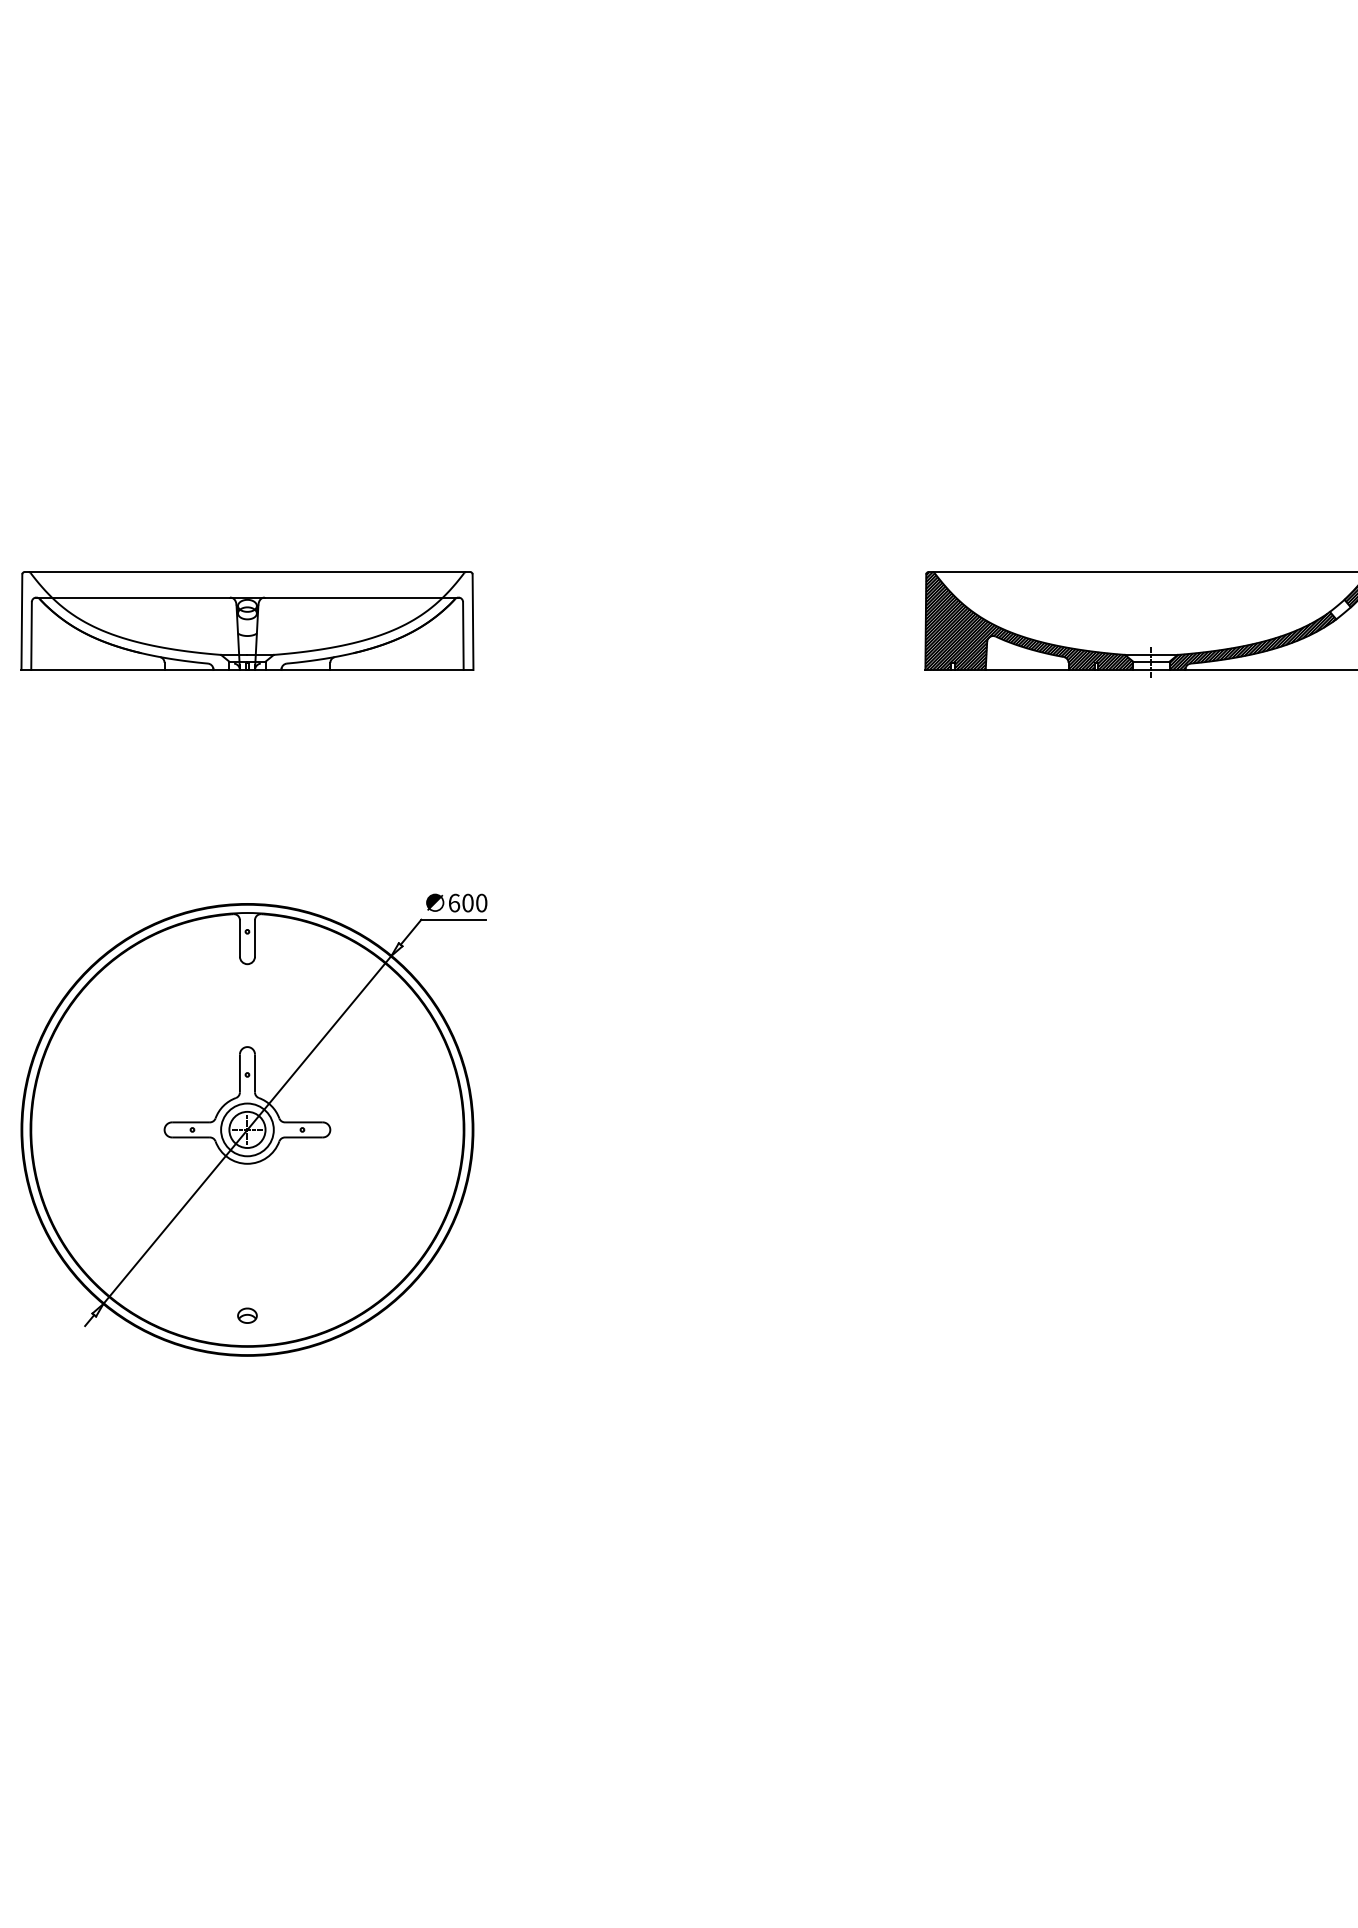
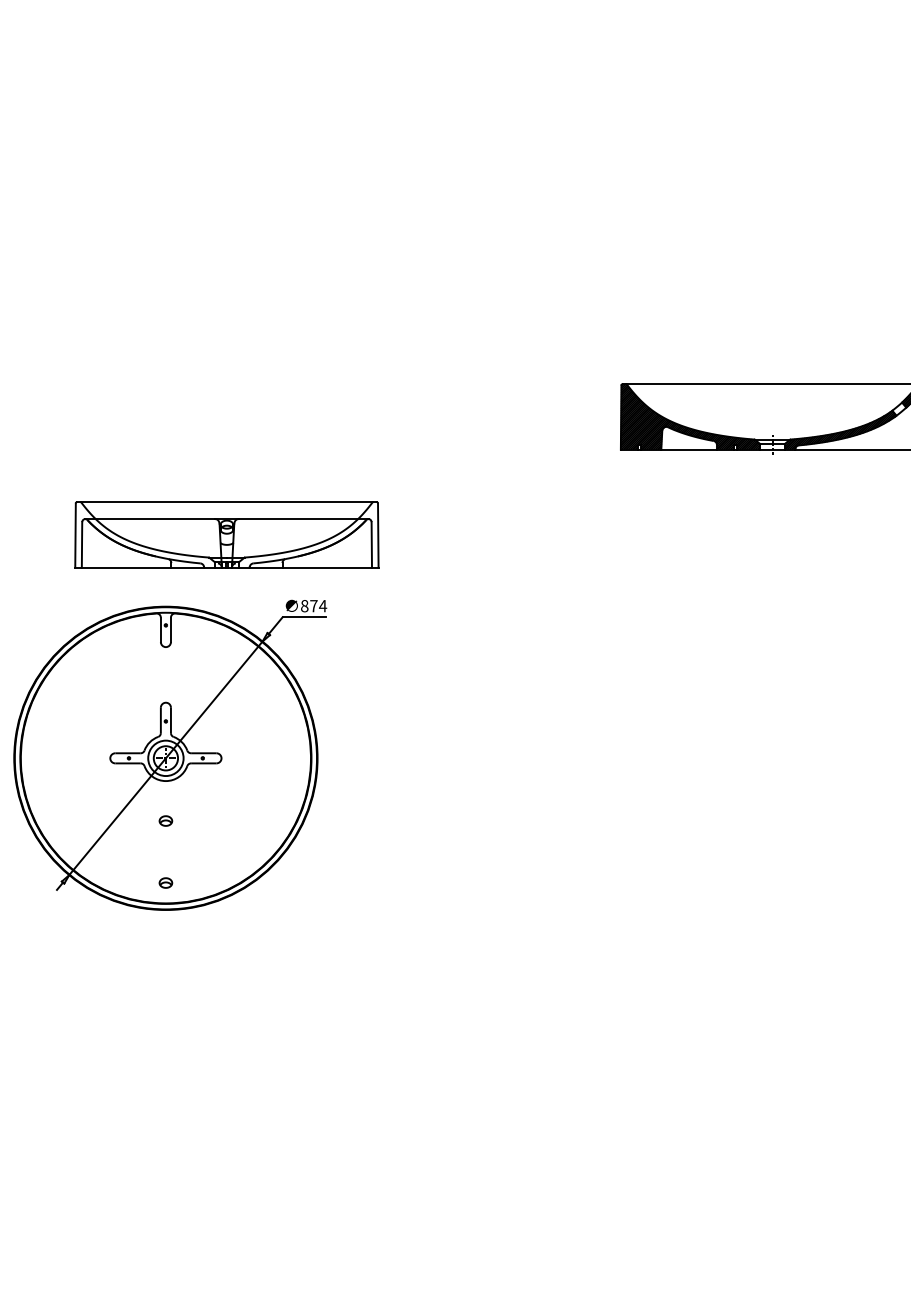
part: (246, 620) -> (226, 534), moved
text: (468, 902) -> (314, 605), 600 -> 874
part: (246, 1222) -> (165, 820), added

